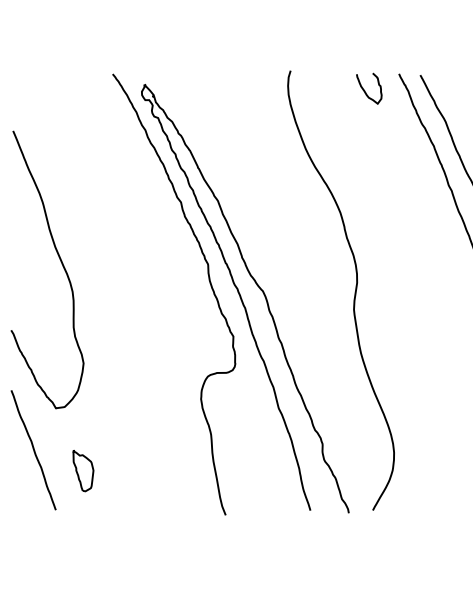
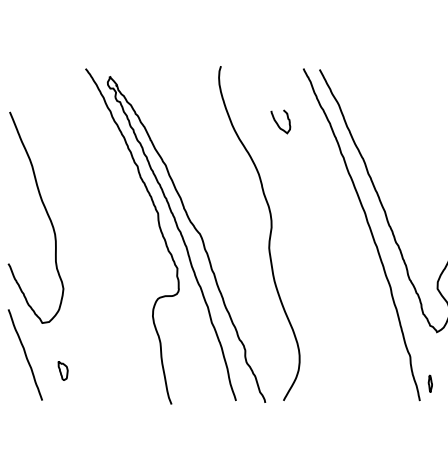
curve: (366, 90) -> (278, 123), moved
part: (82, 470) -> (62, 370), size x0.6

